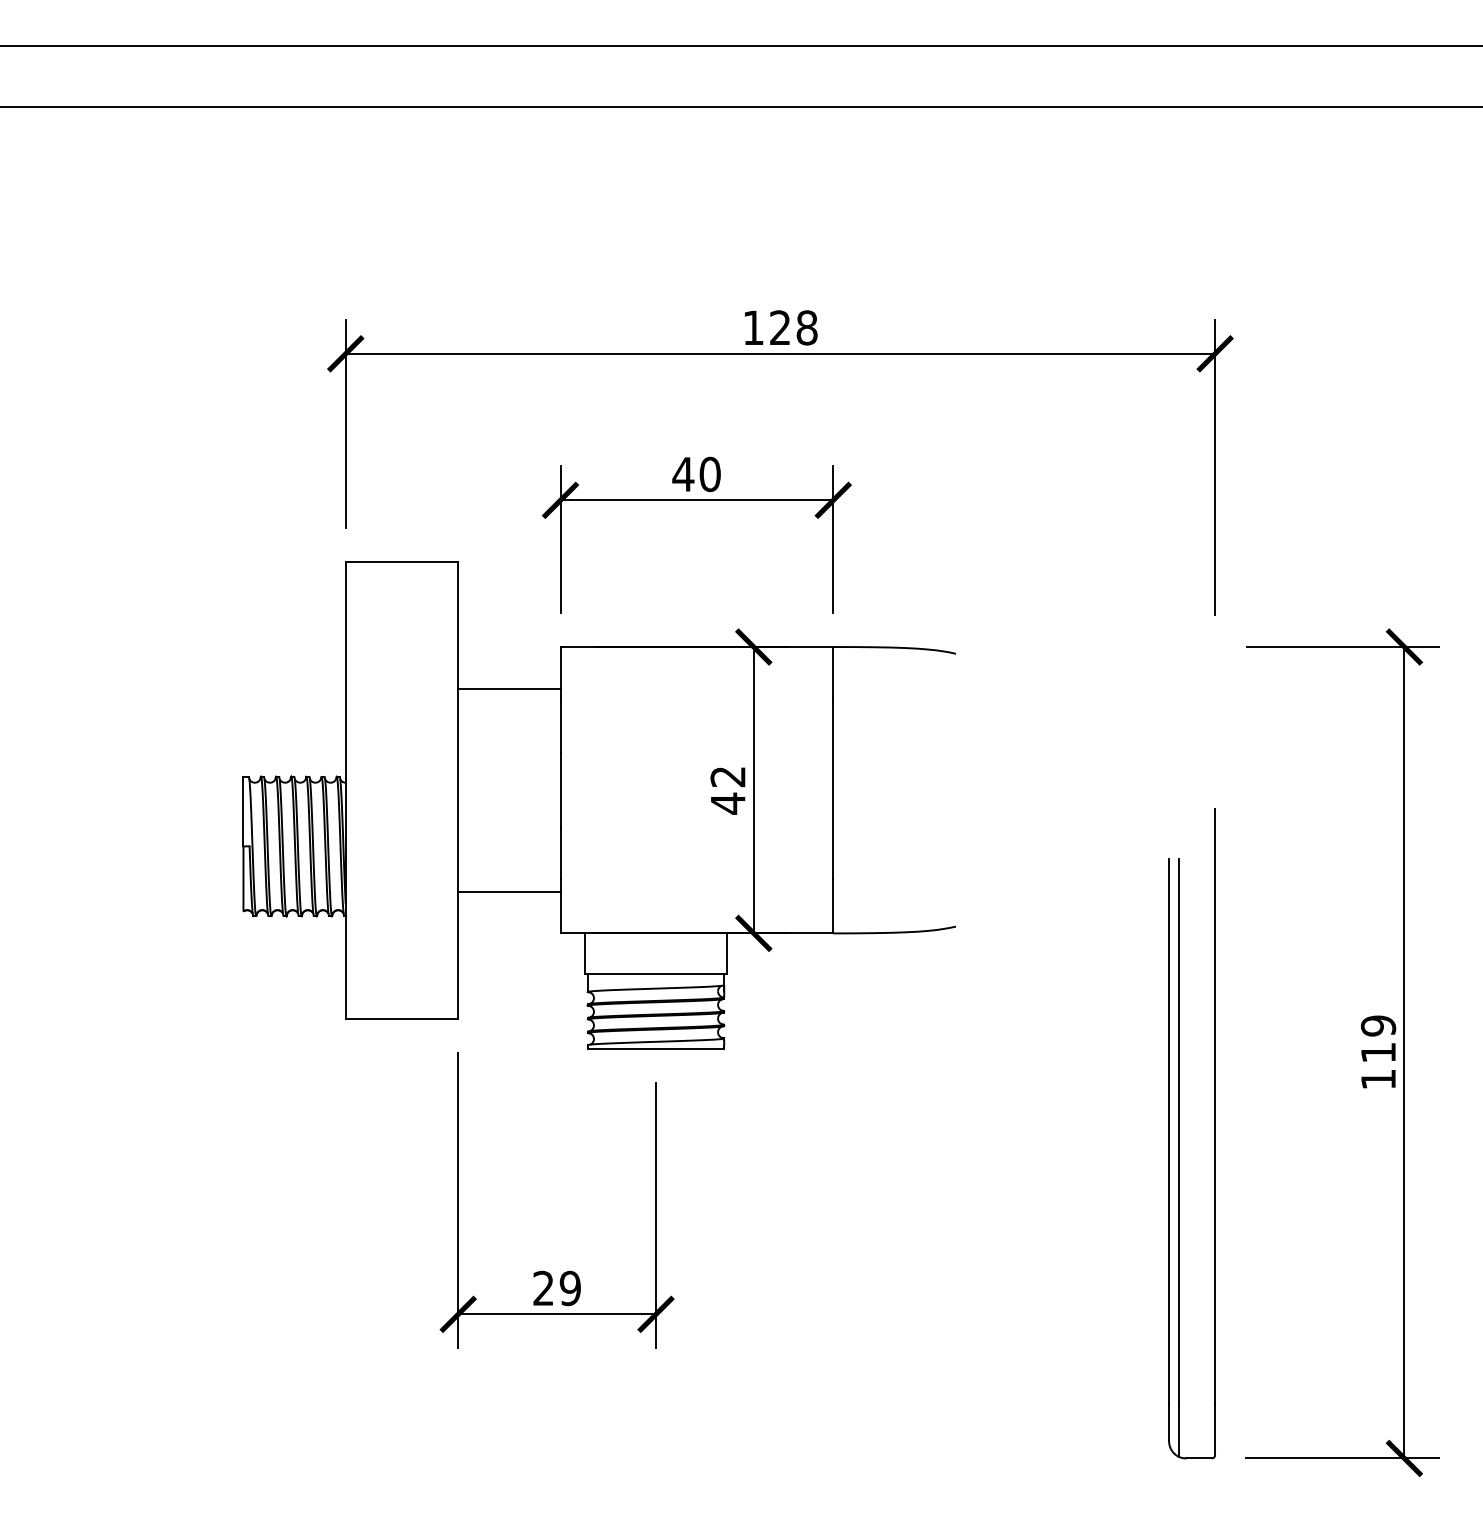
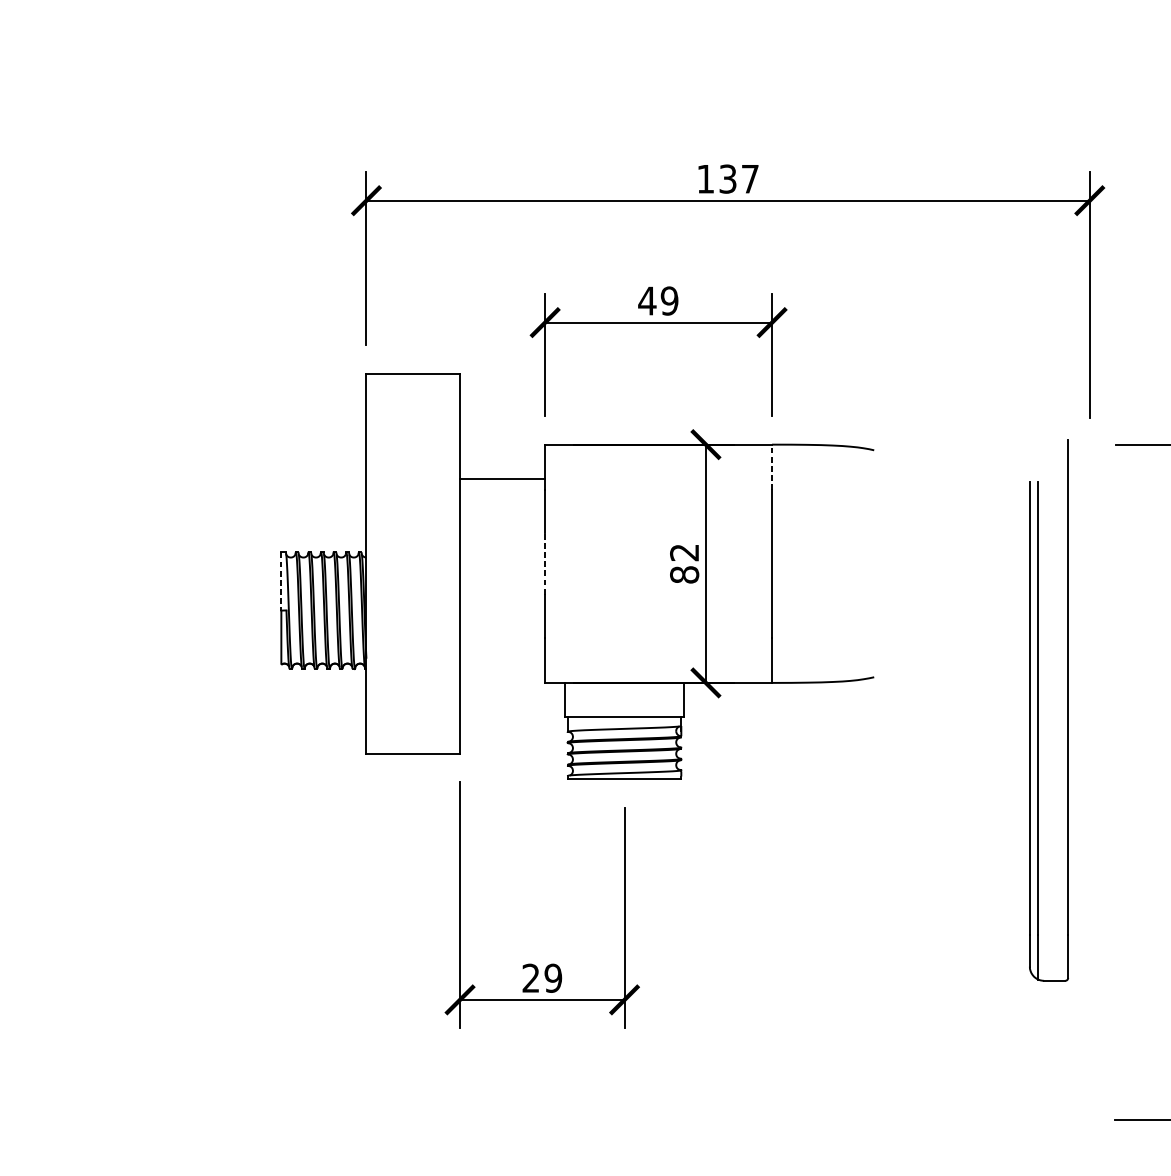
text: (793, 327) -> (738, 178), 128 -> 137
text: (709, 474) -> (669, 301), 40 -> 49
line: (833, 673) -> (772, 466), solid -> dashed
line: (560, 790) -> (545, 564), solid -> dashed
text: (727, 803) -> (684, 574), 42 -> 82
line: (243, 811) -> (281, 581), solid -> dashed
line: (509, 891) -> (502, 648), removed
part: (1179, 1133) -> (1038, 710), moved

